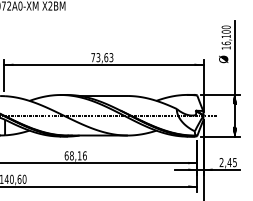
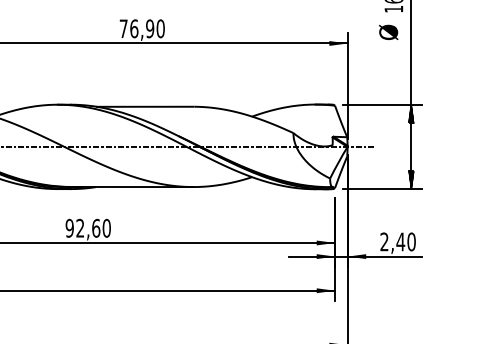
text: (104, 57) -> (146, 28), 73,63 -> 76,90
text: (75, 155) -> (87, 227), 68,16 -> 92,60
text: (235, 162) -> (412, 241), 2,45 -> 2,40

